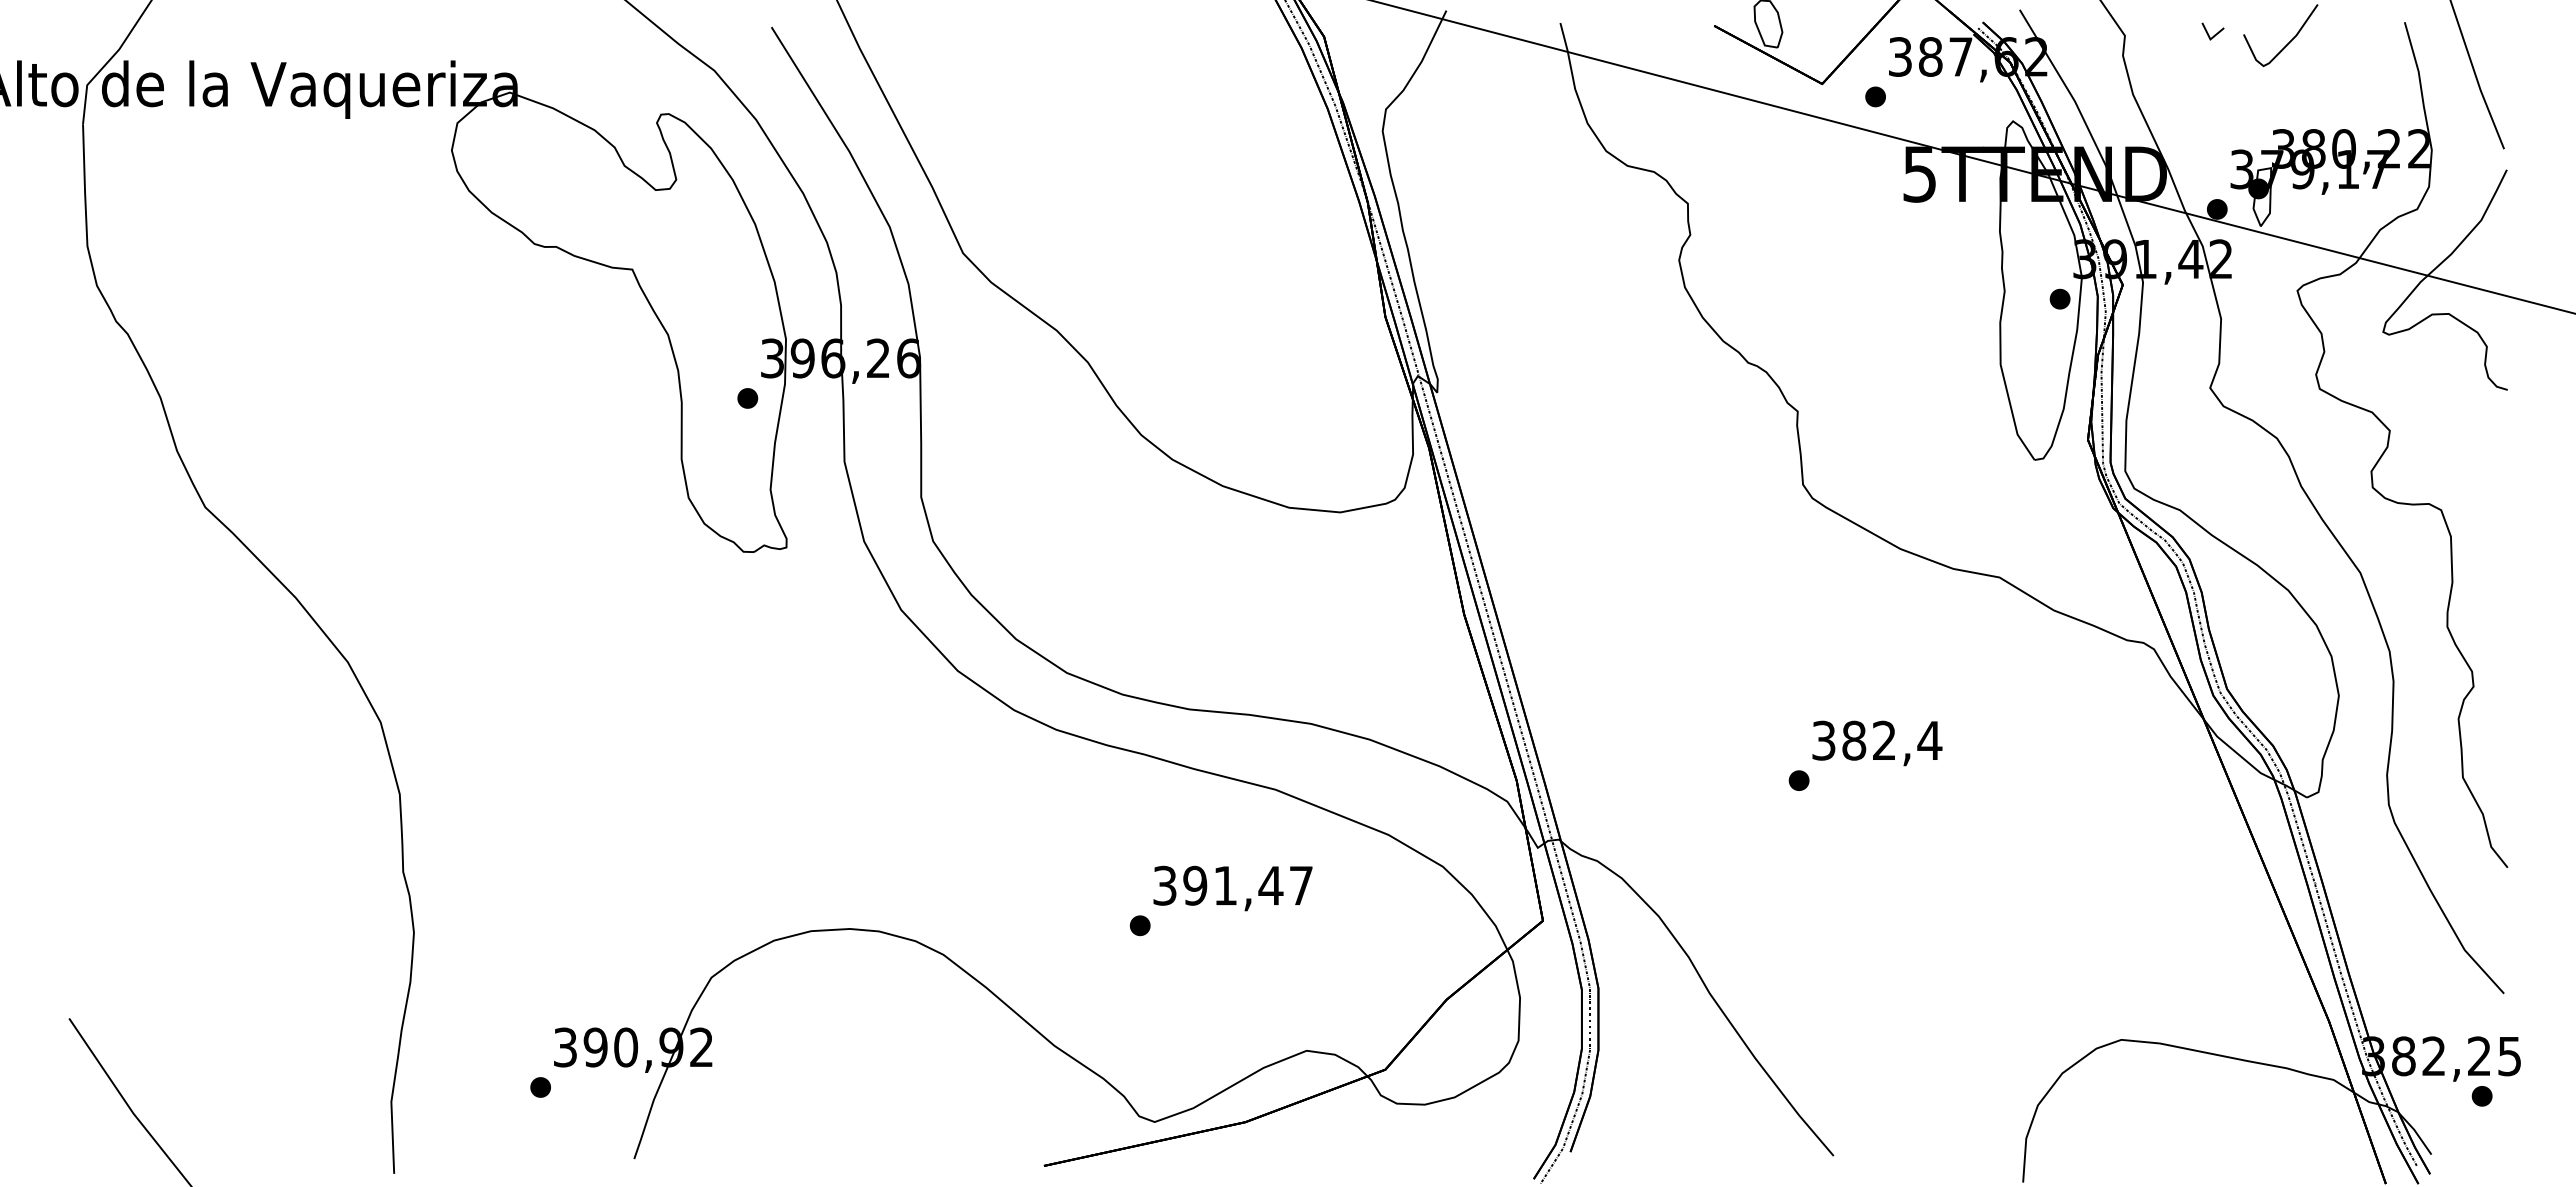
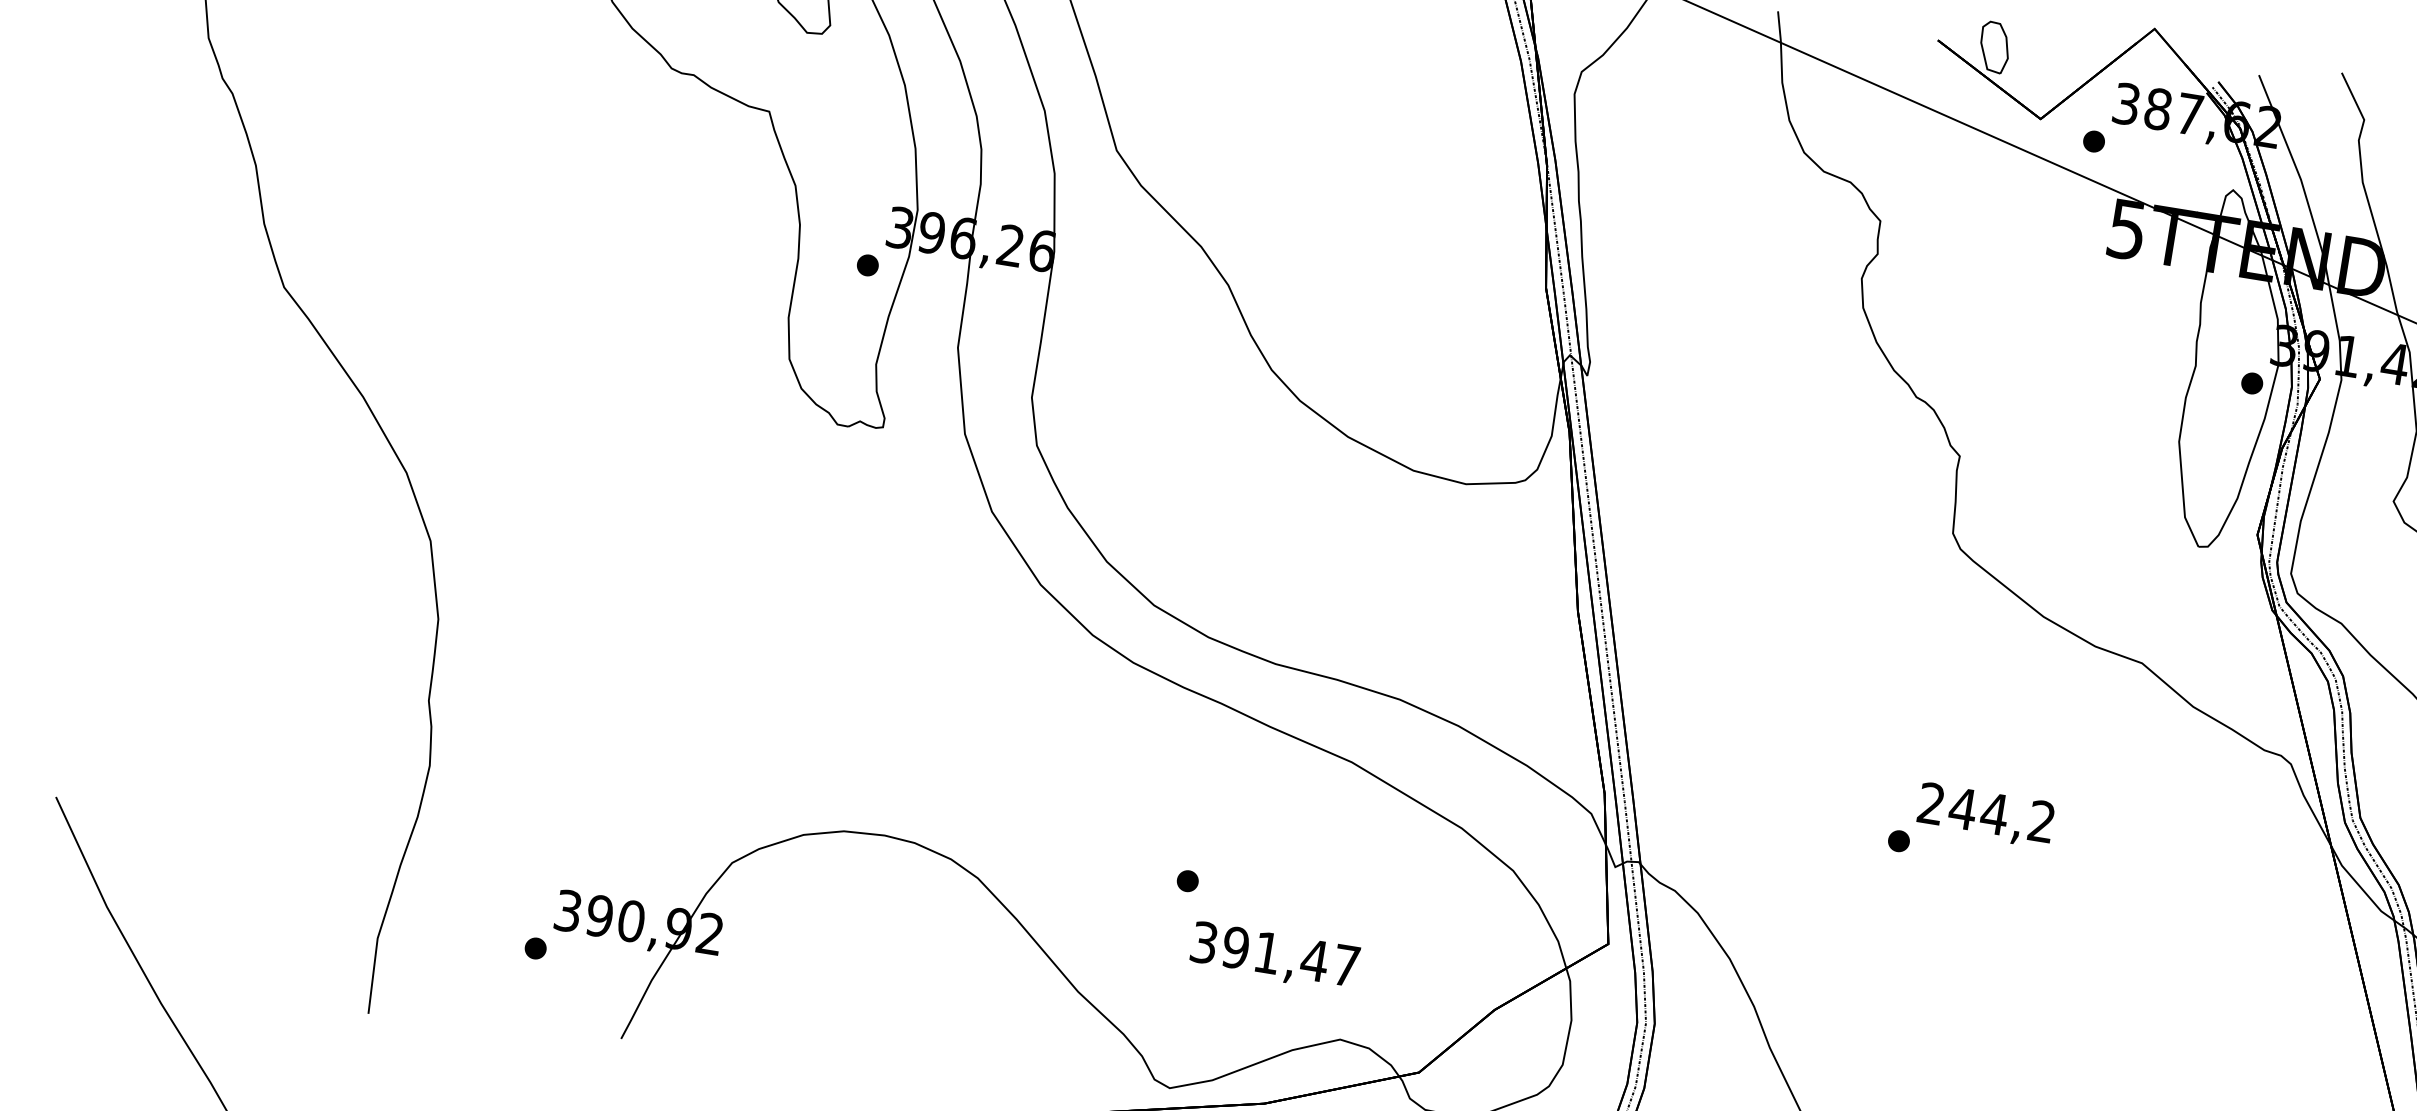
text: (1877, 740) -> (1987, 812), 382,4 -> 244,2
text: (1232, 888) -> (1274, 956), moved

